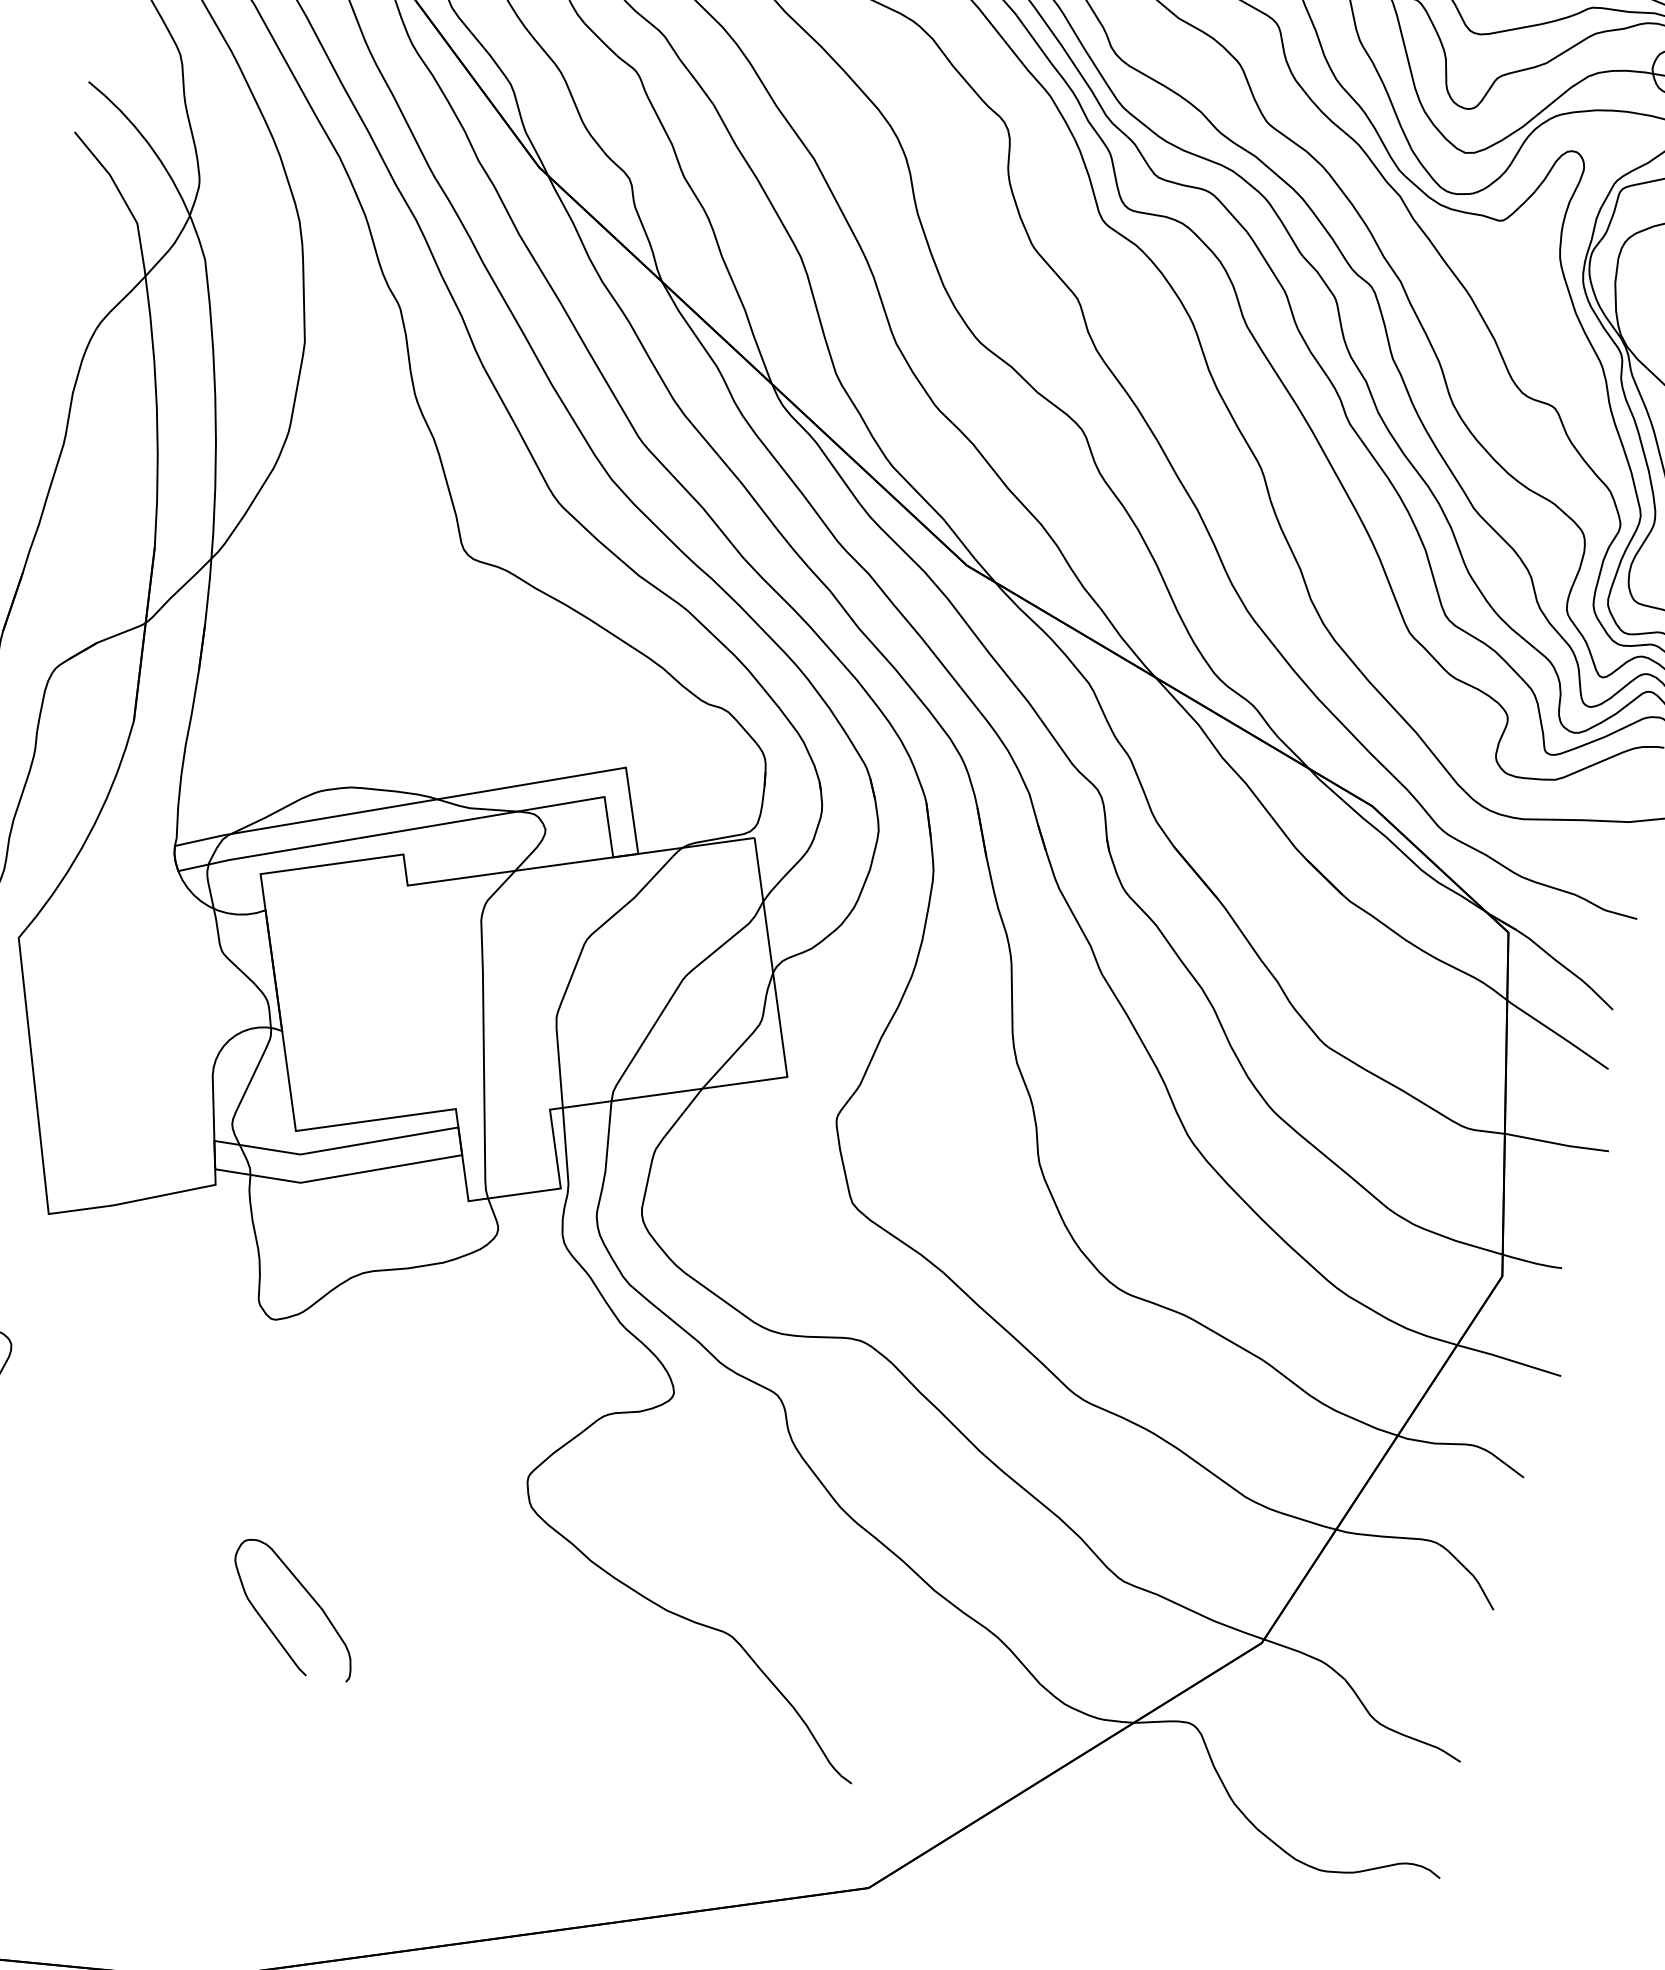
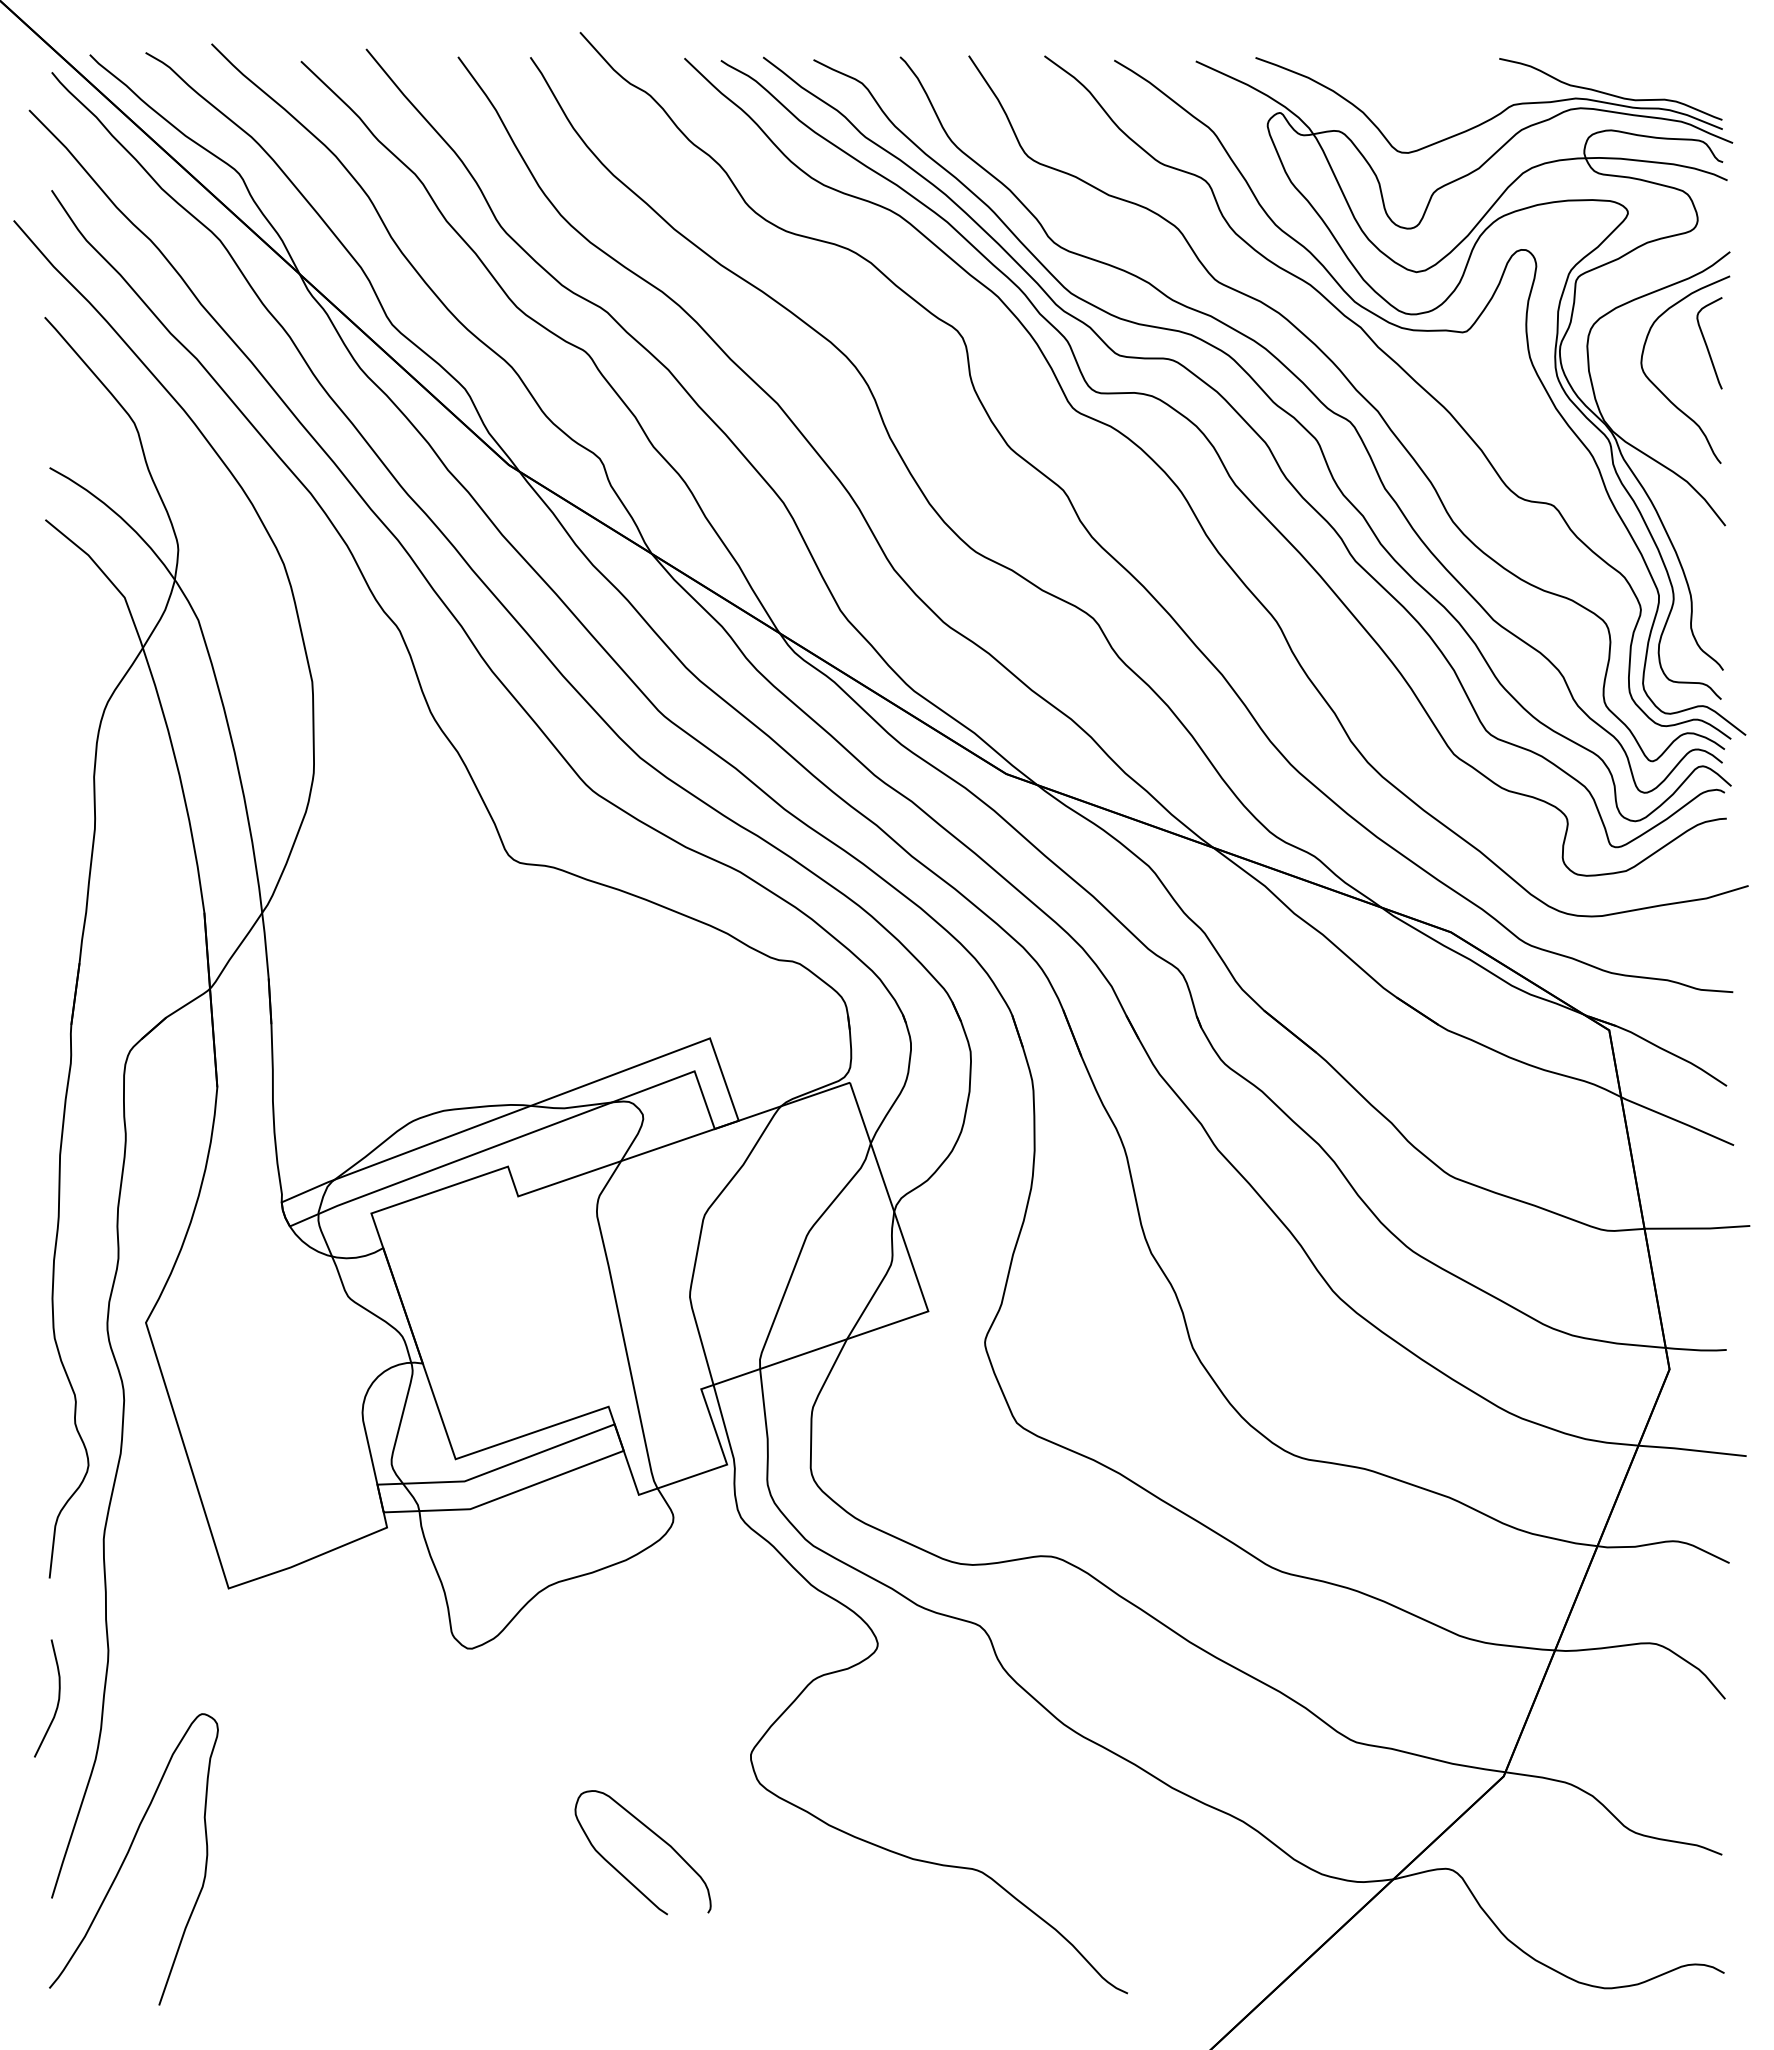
curve: (310, 1597) -> (656, 1836), moved

